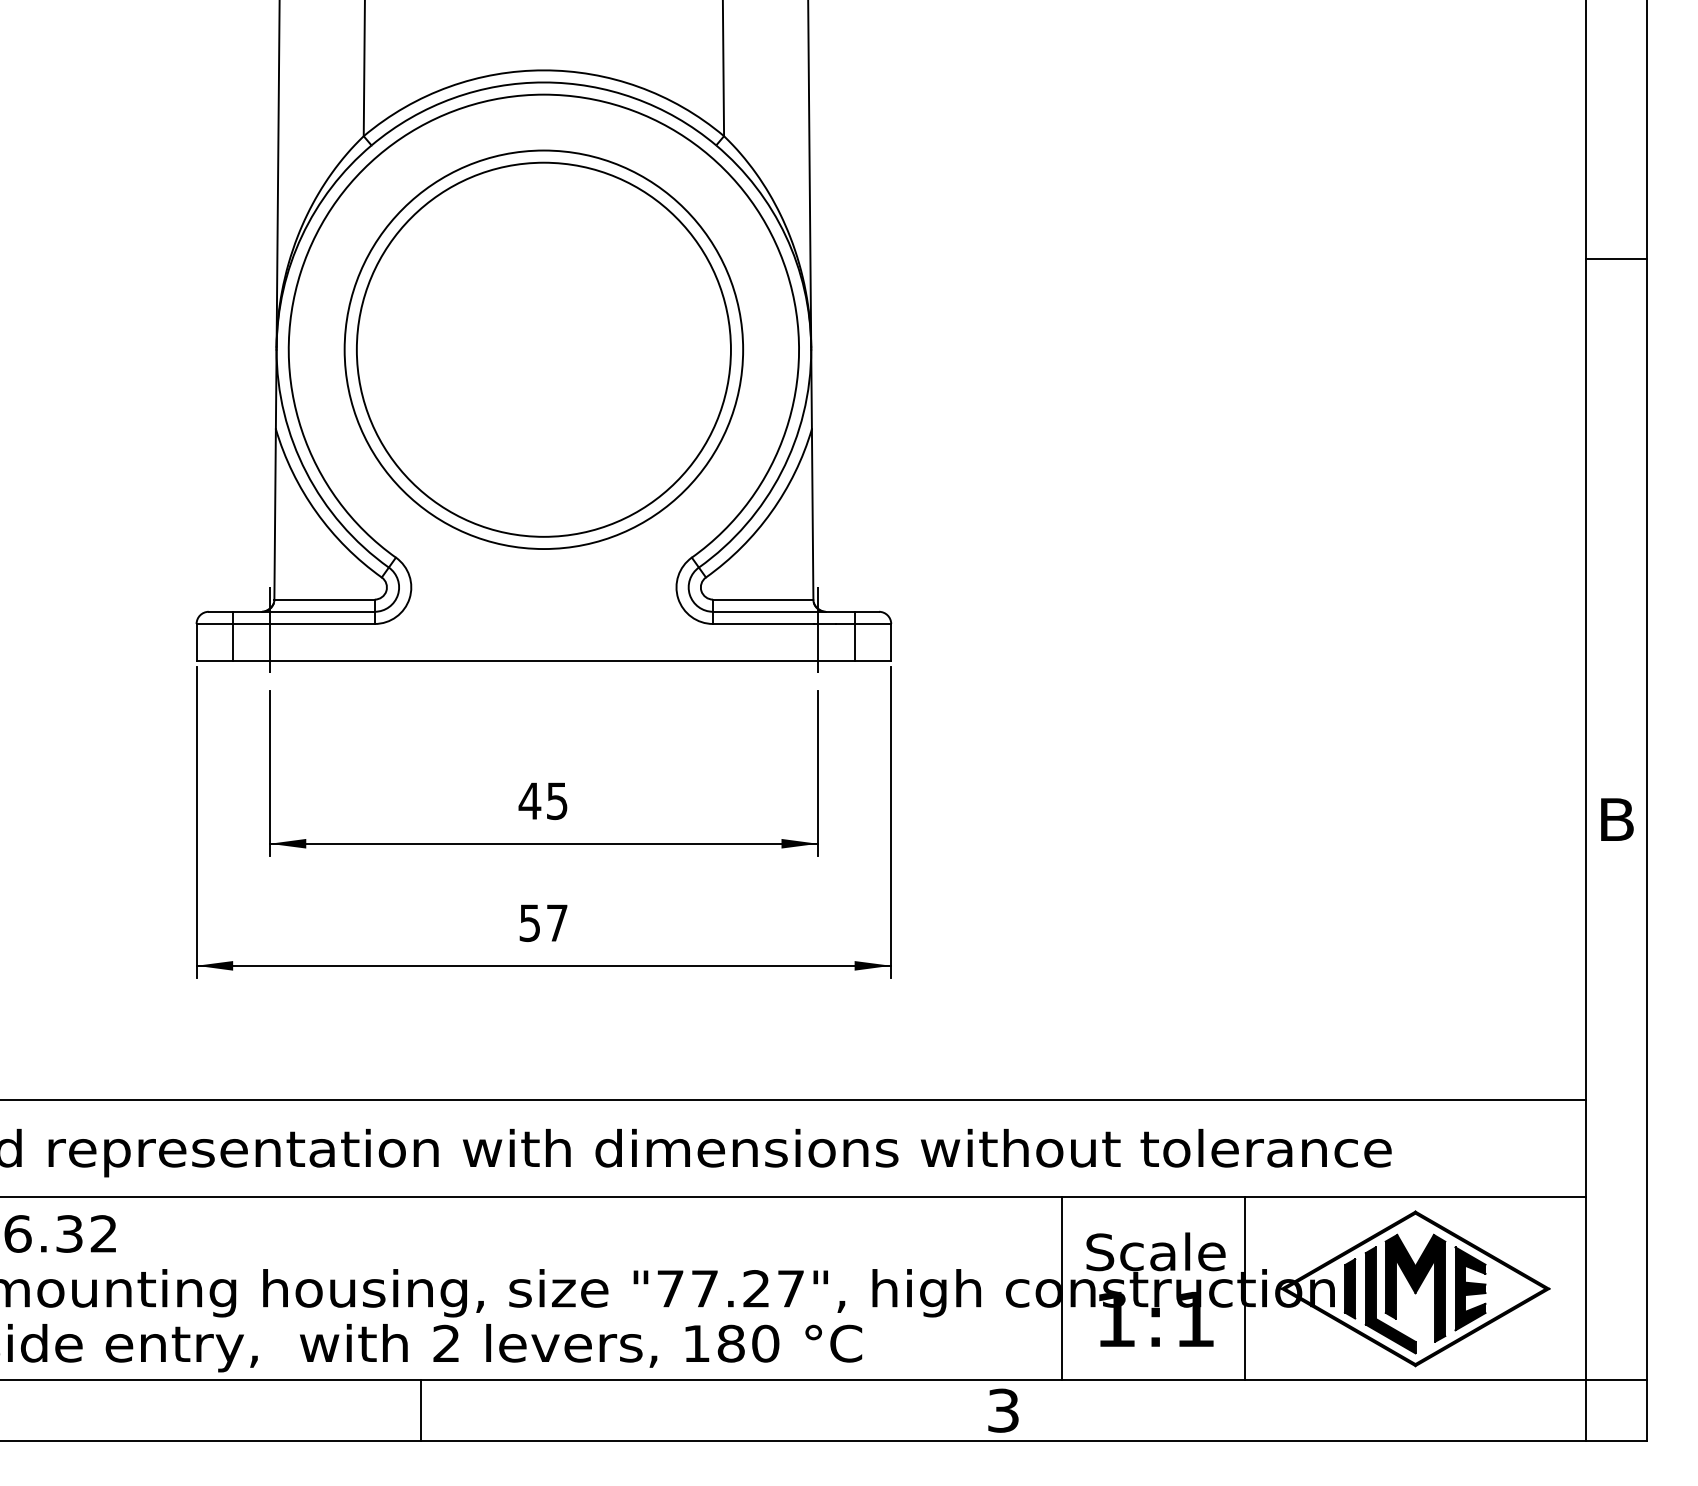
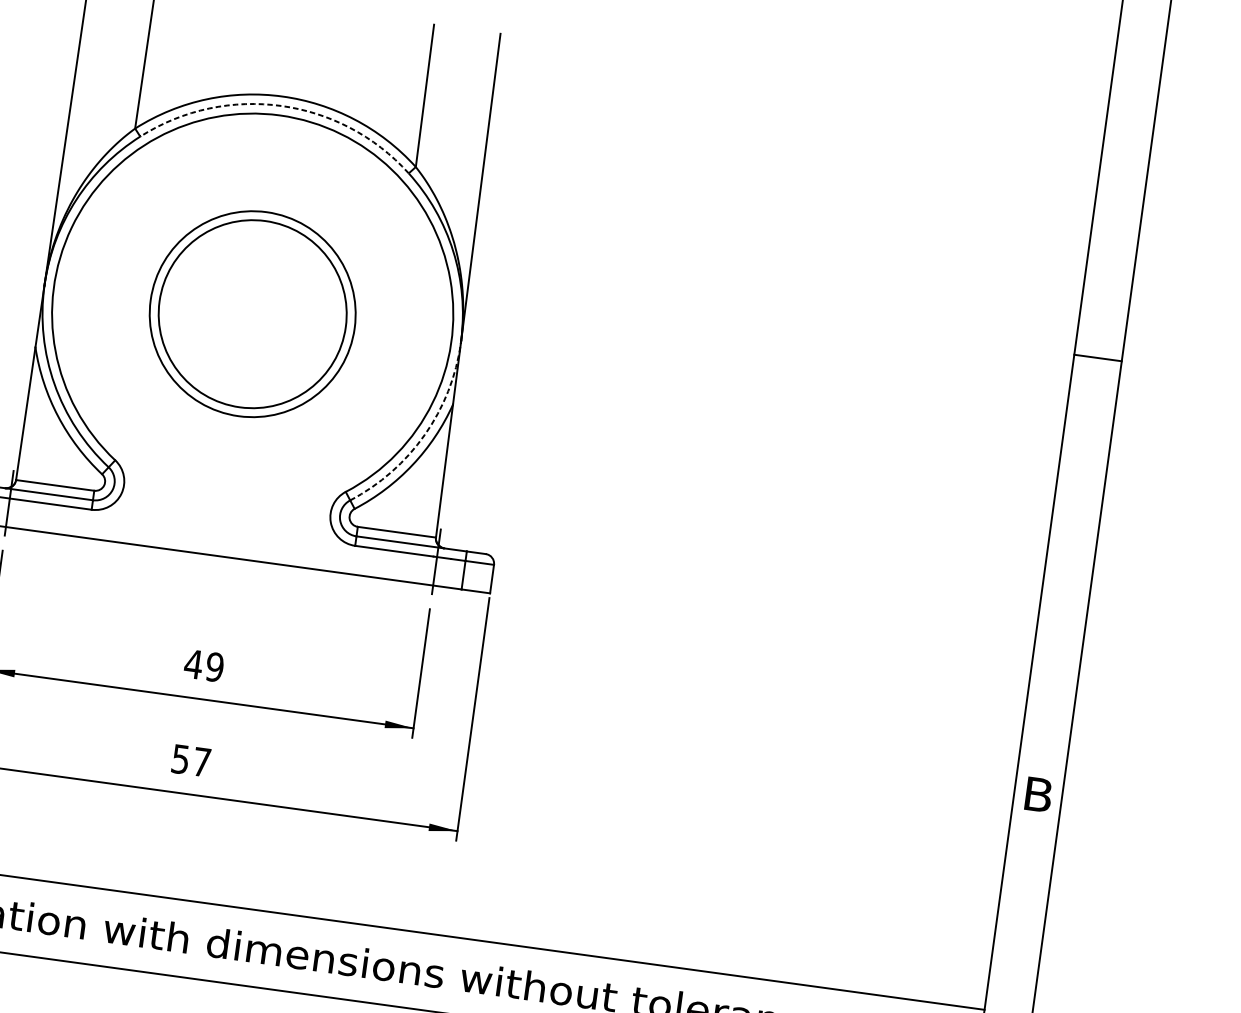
arc: (543, 82) -> (280, 105), solid -> dashed
circle: (543, 349) -> (252, 313), size x0.6
circle: (543, 349) -> (252, 313), size x0.7
arc: (781, 472) -> (424, 435), solid -> dashed
text: (556, 800) -> (214, 666), 45 -> 49

